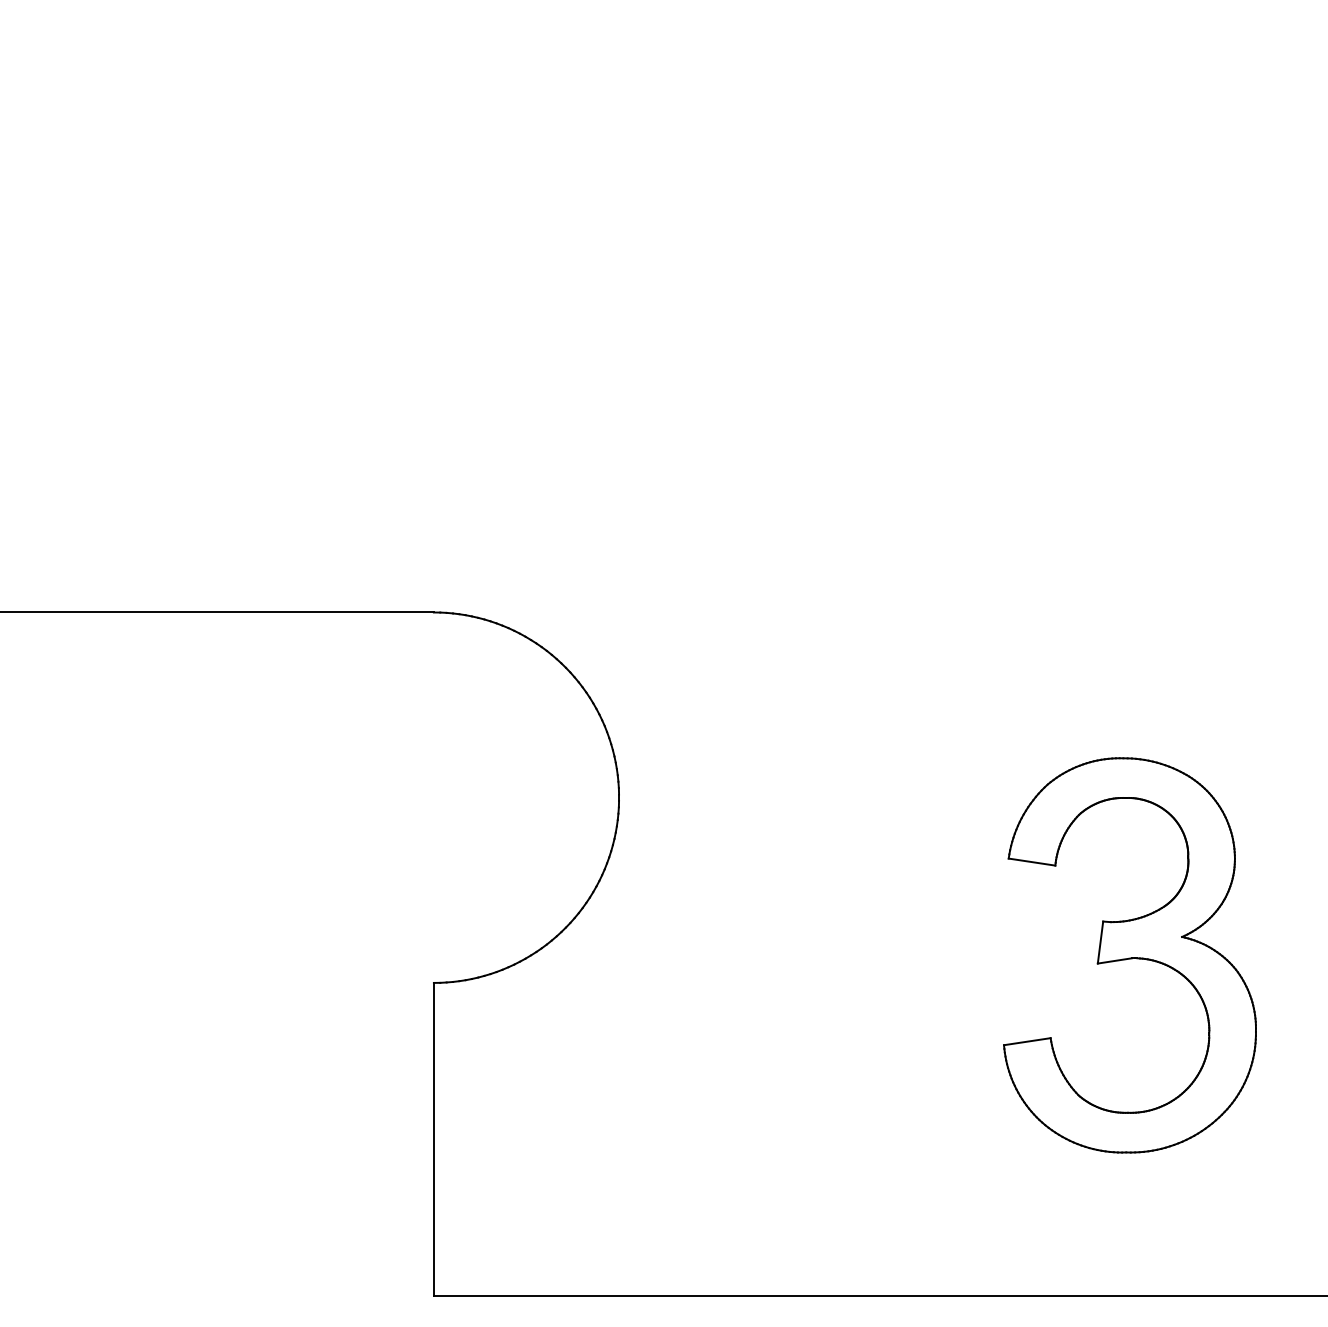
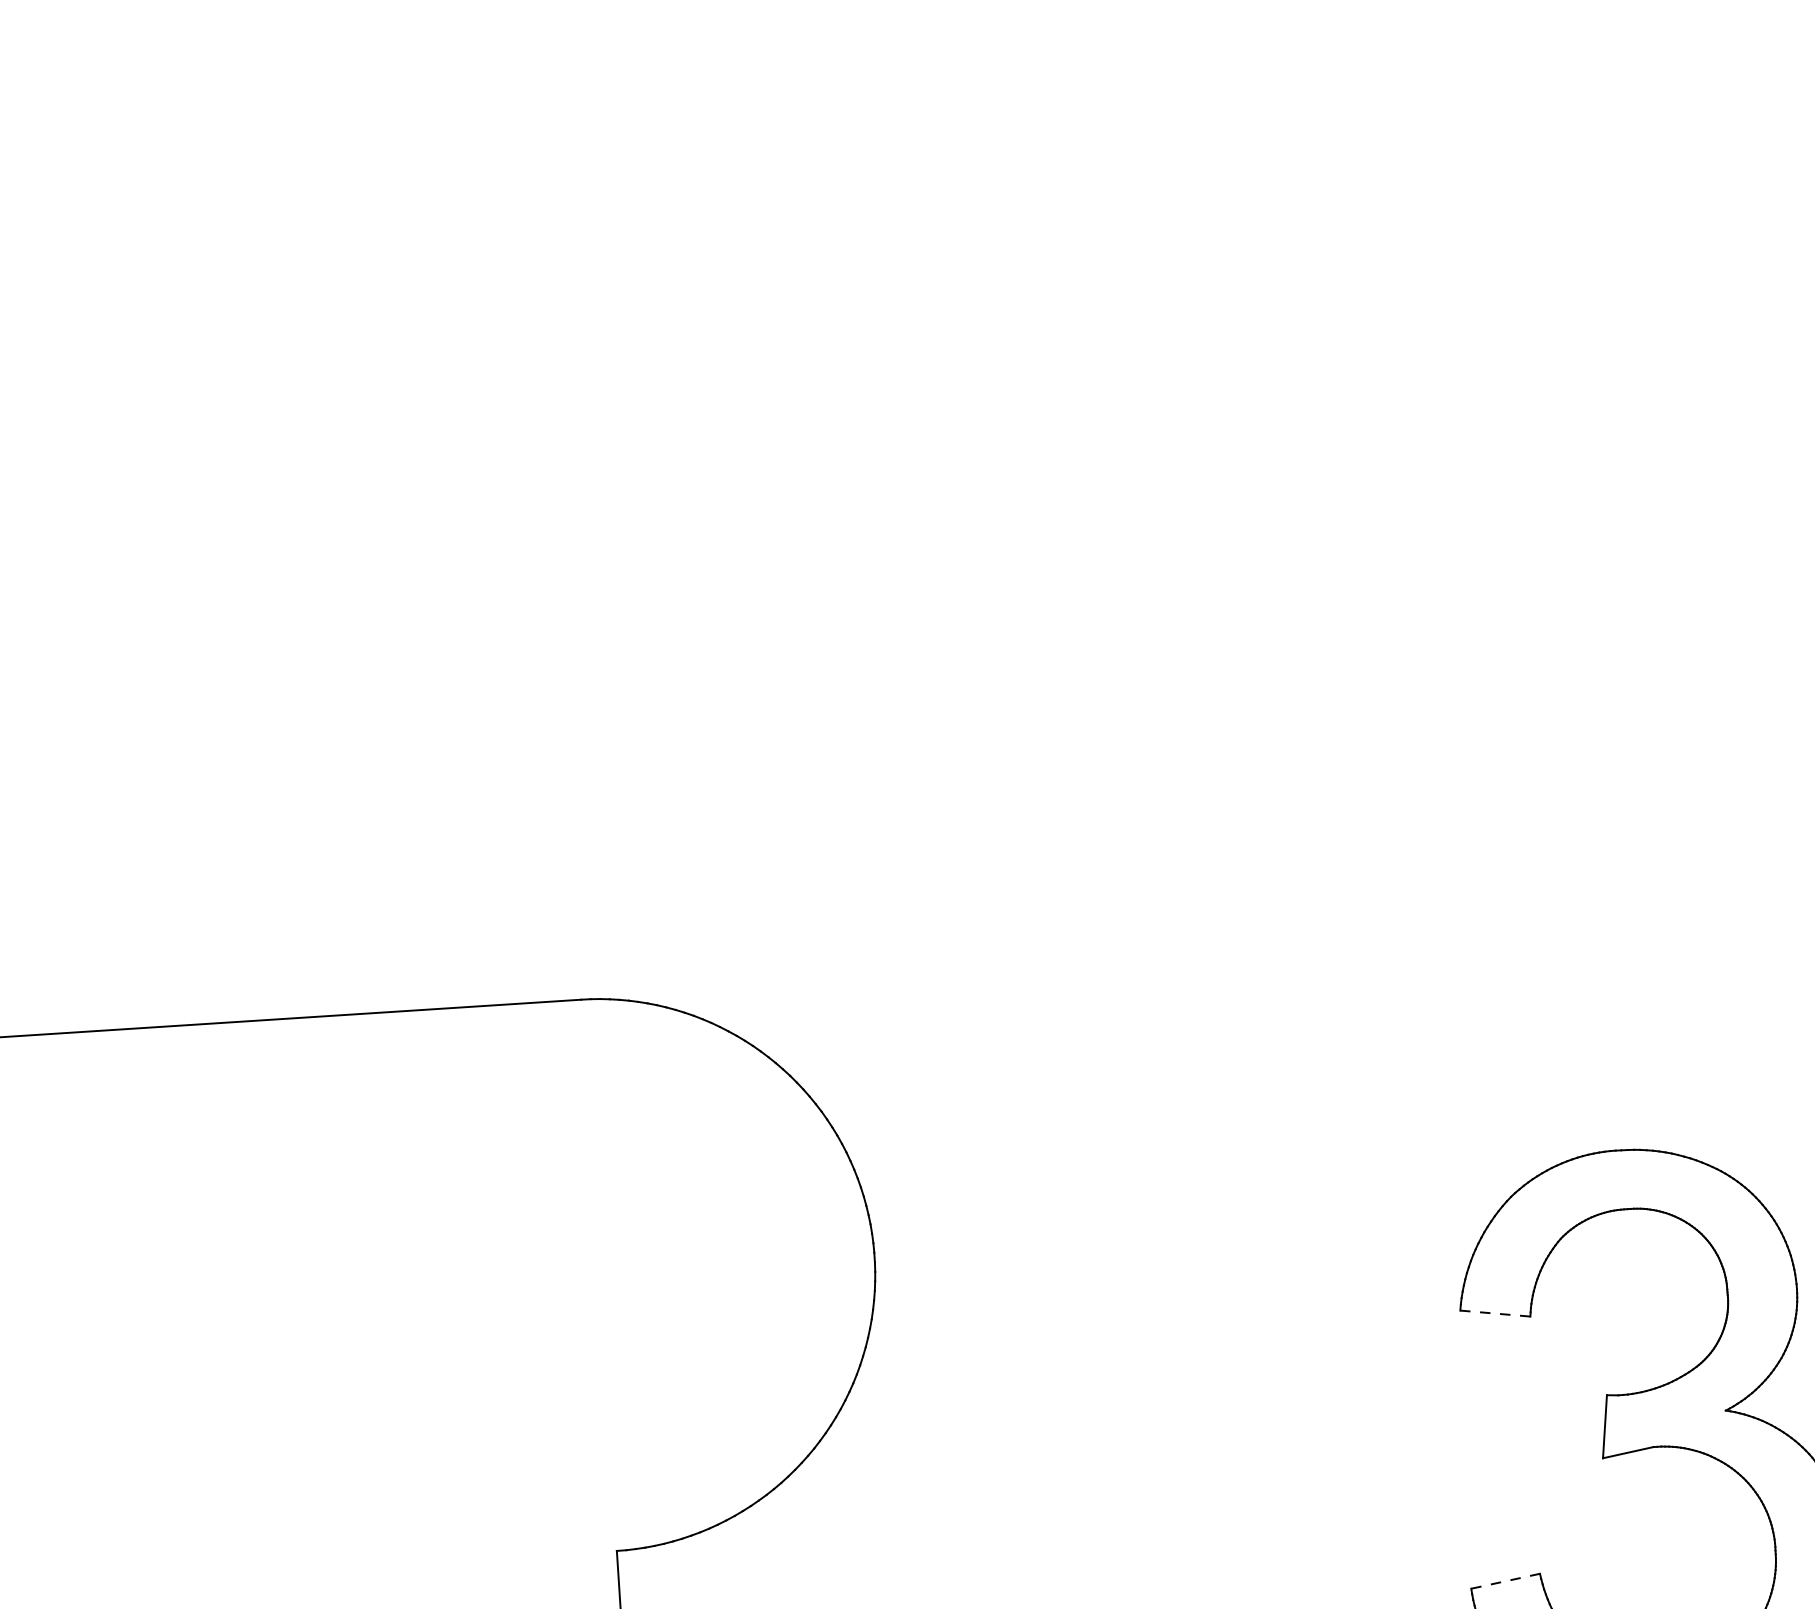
line: (1032, 862) -> (1496, 1314), solid -> dashed
line: (1027, 1041) -> (1505, 1580), solid -> dashed

